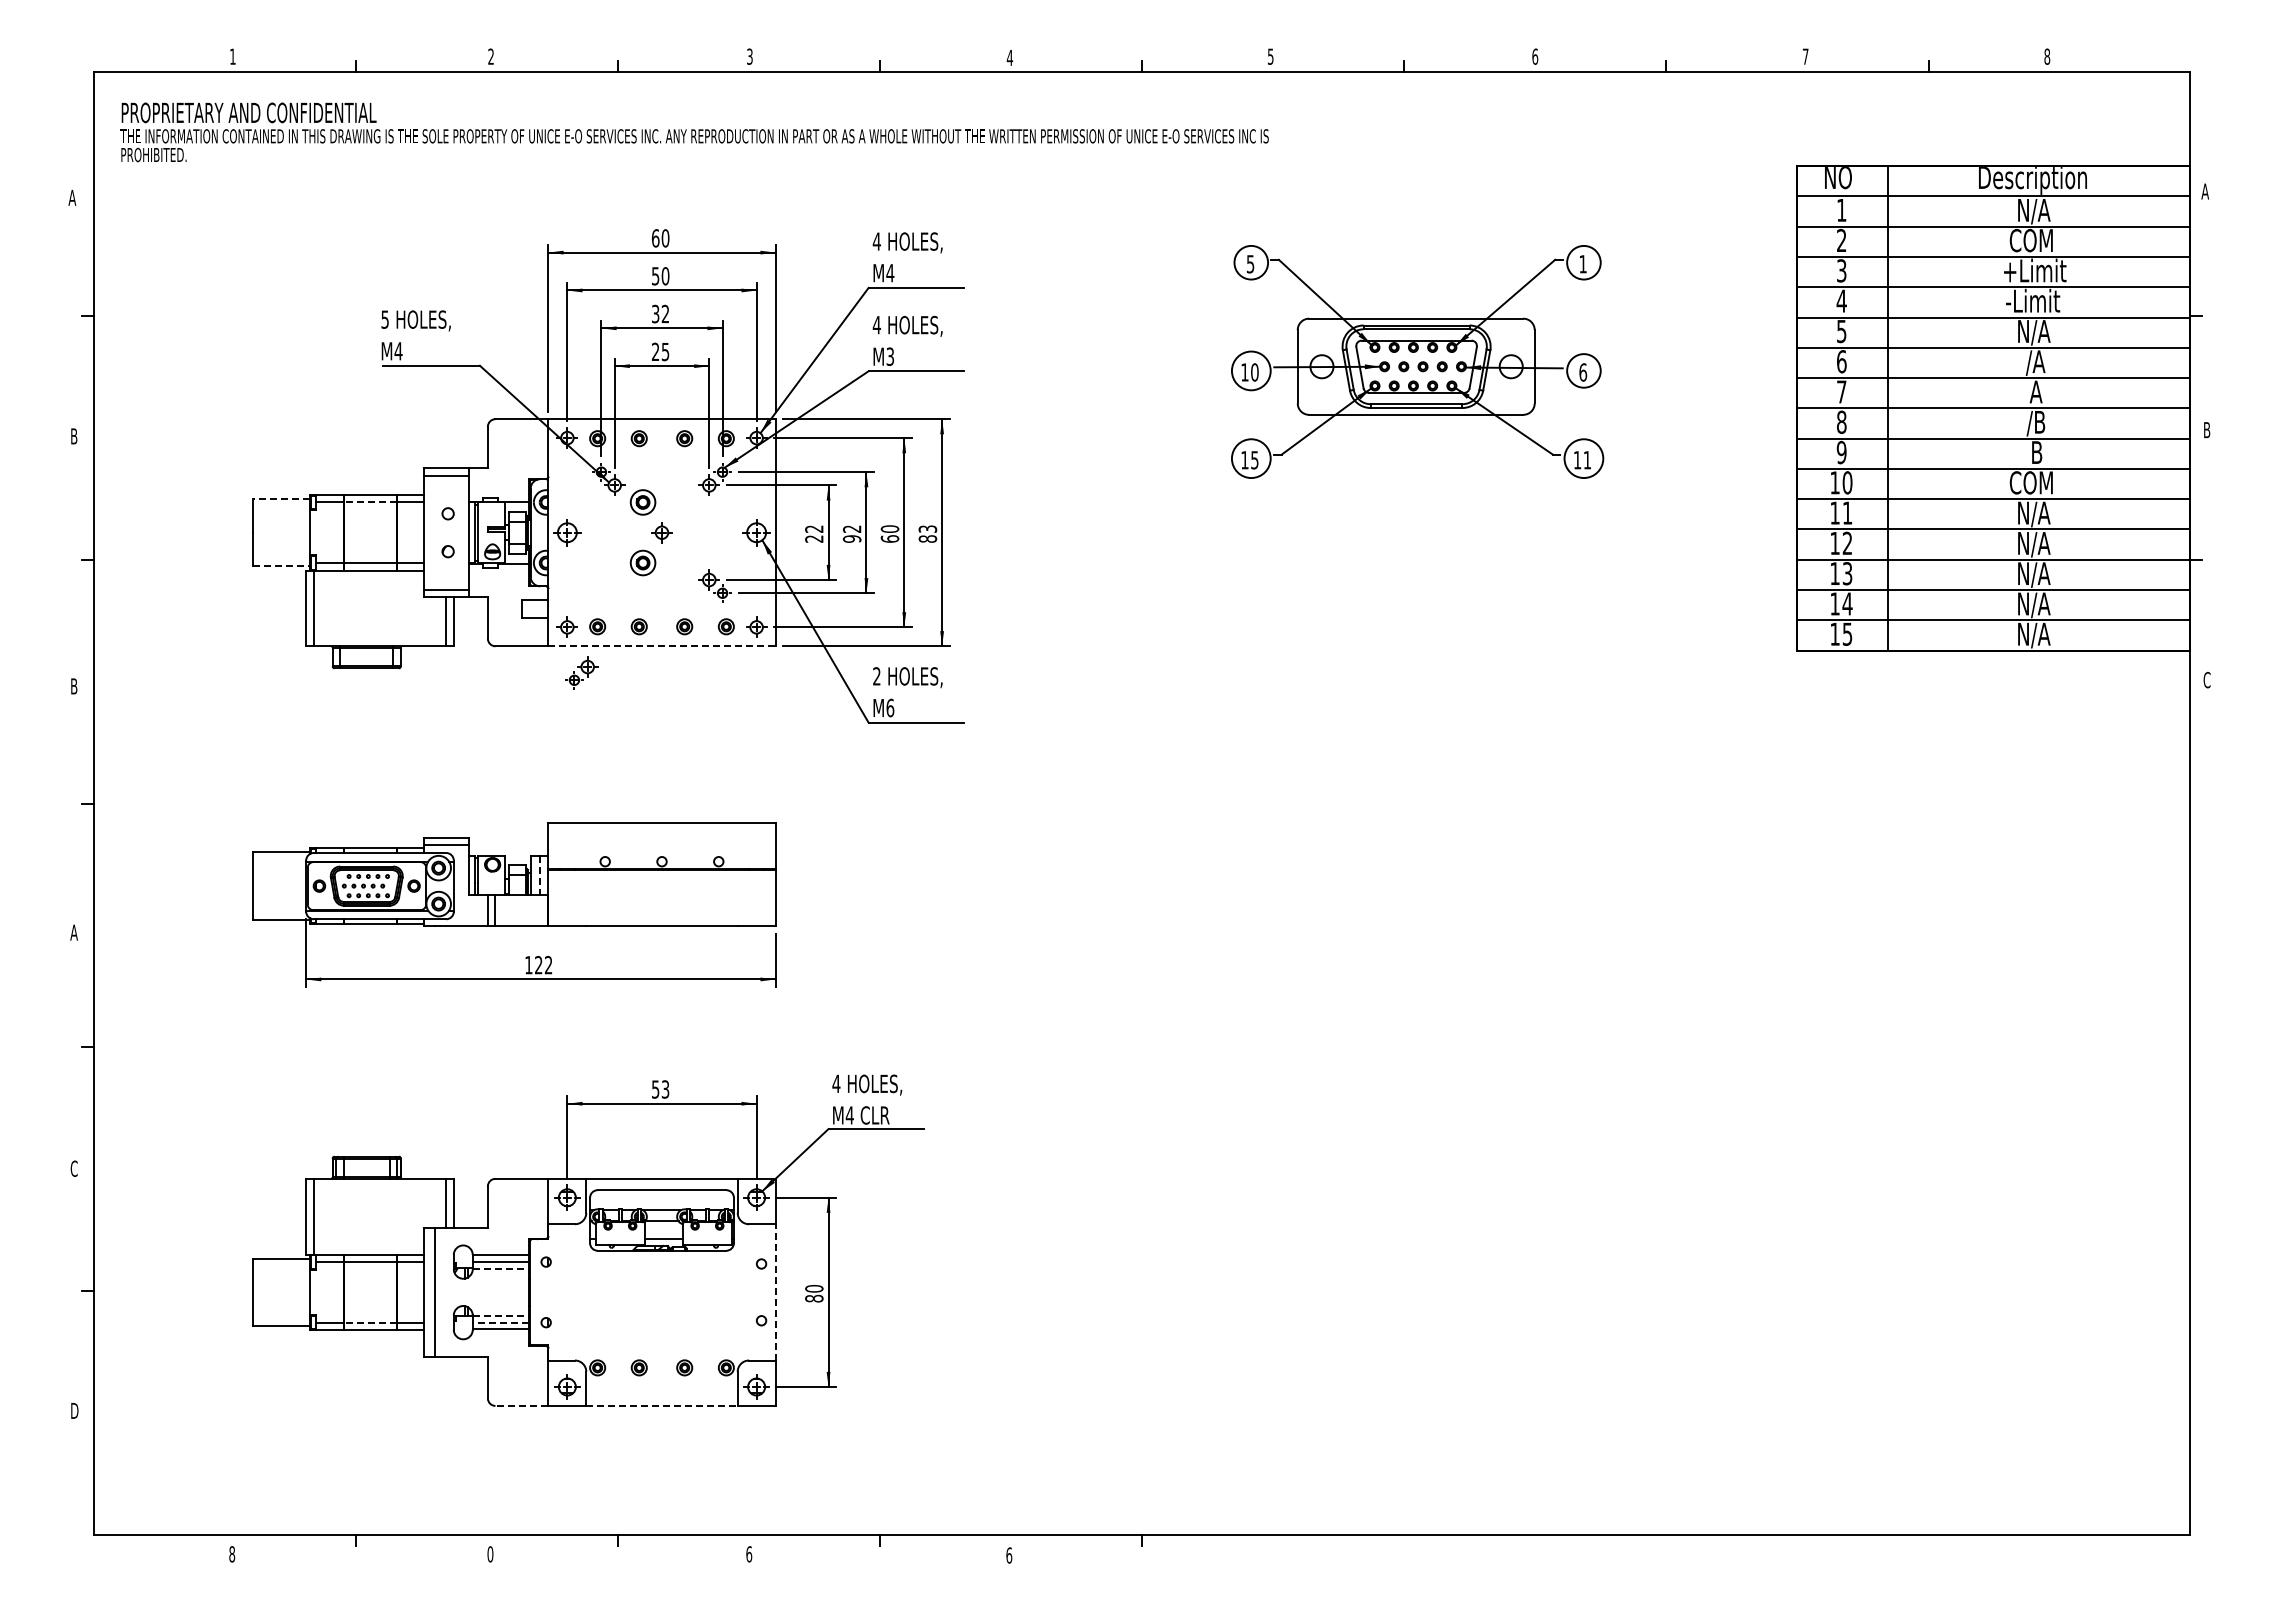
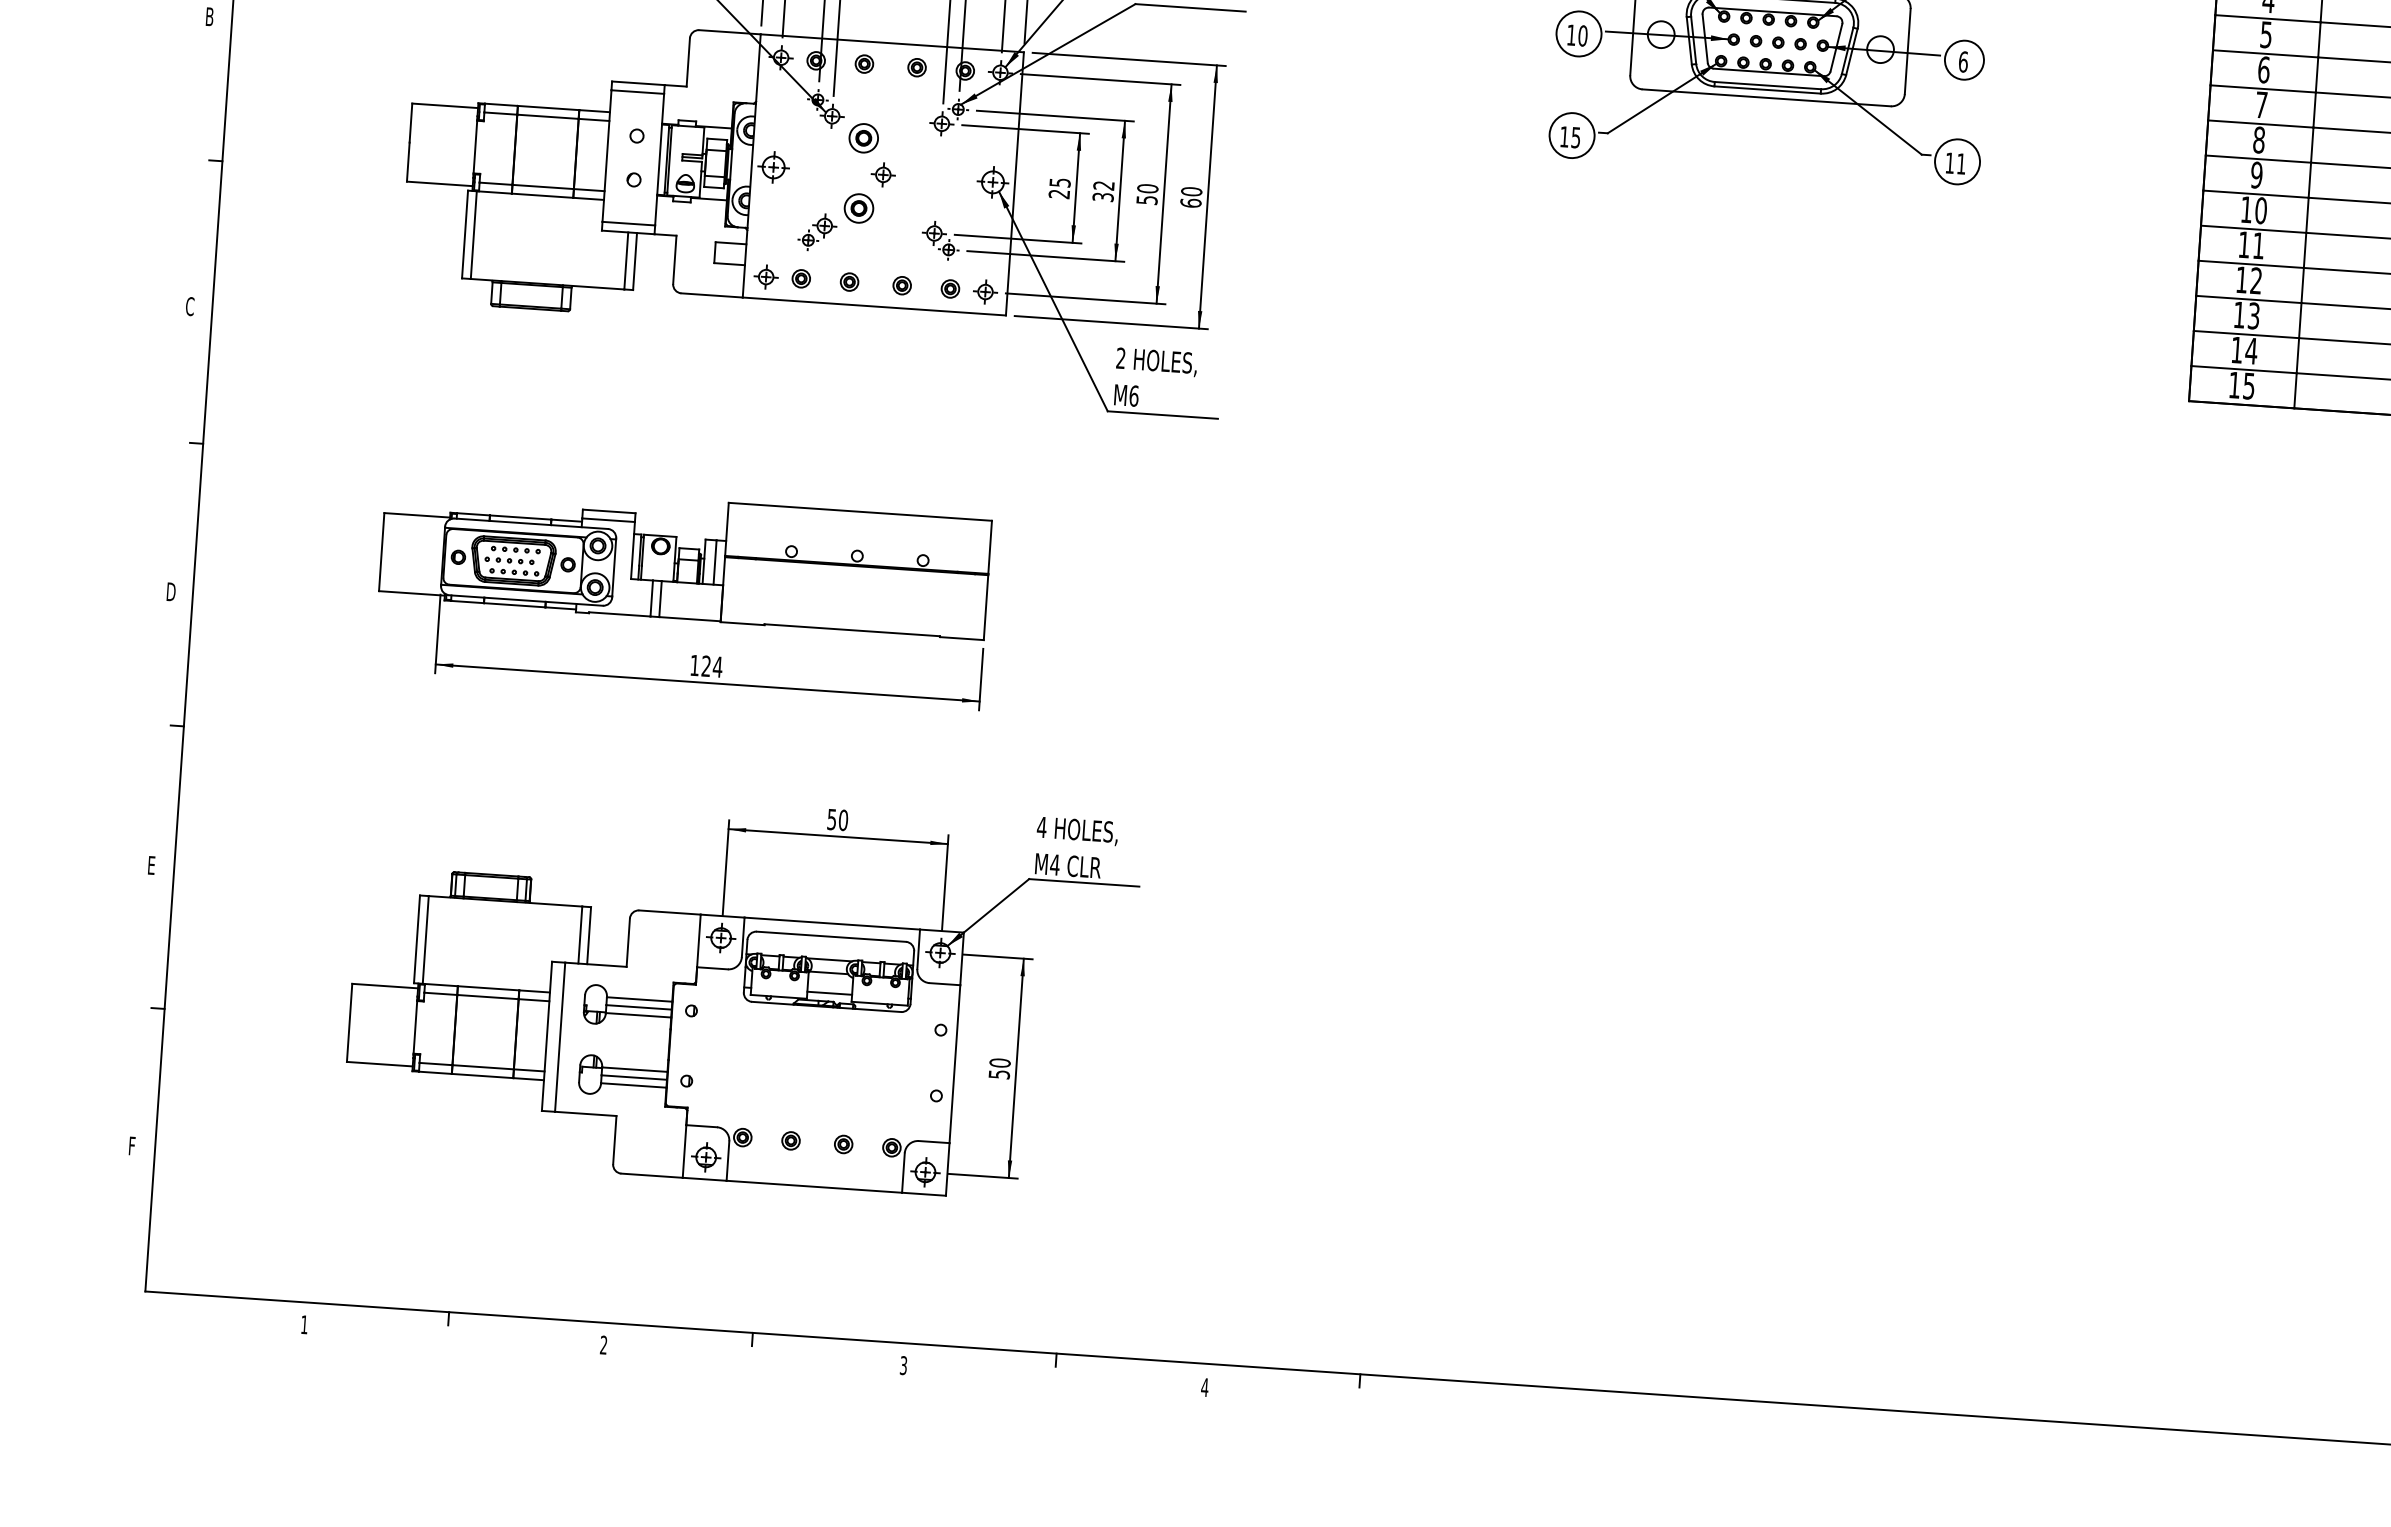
line: (281, 499) -> (445, 106), dashed -> solid
line: (370, 502) -> (547, 116), dashed -> solid
text: (814, 528) -> (1060, 182), 22 -> 25
text: (927, 533) -> (1190, 196), 83 -> 60
text: (852, 538) -> (1103, 196), 92 -> 32
text: (889, 538) -> (1146, 199), 60 -> 50
line: (282, 566) -> (440, 184), dashed -> solid
line: (662, 646) -> (874, 306), dashed -> solid
part: (581, 672) -> (817, 231), moved
text: (73, 686) -> (189, 306), B -> C
line: (540, 876) -> (715, 563), dashed -> solid
text: (74, 932) -> (170, 591), A -> D
text: (548, 965) -> (717, 667), 122 -> 124
text: (665, 1089) -> (843, 820), 53 -> 50
text: (73, 1168) -> (151, 865), C -> E
line: (501, 1268) -> (639, 1014), dashed -> solid
line: (775, 1291) -> (954, 1063), dashed -> solid
text: (814, 1298) -> (999, 1074), 80 -> 50
line: (501, 1315) -> (635, 1069), dashed -> solid
line: (370, 1322) -> (483, 1067), dashed -> solid
line: (500, 1322) -> (633, 1077), dashed -> solid
line: (521, 1405) -> (651, 1175), dashed -> solid
line: (662, 1405) -> (814, 1186), dashed -> solid
text: (74, 1410) -> (133, 1145), D -> F
text: (232, 1554) -> (304, 1325), 8 -> 1
text: (490, 1554) -> (603, 1345), 0 -> 2
text: (749, 1554) -> (904, 1365), 6 -> 3
text: (1009, 1555) -> (1205, 1387), 6 -> 4

